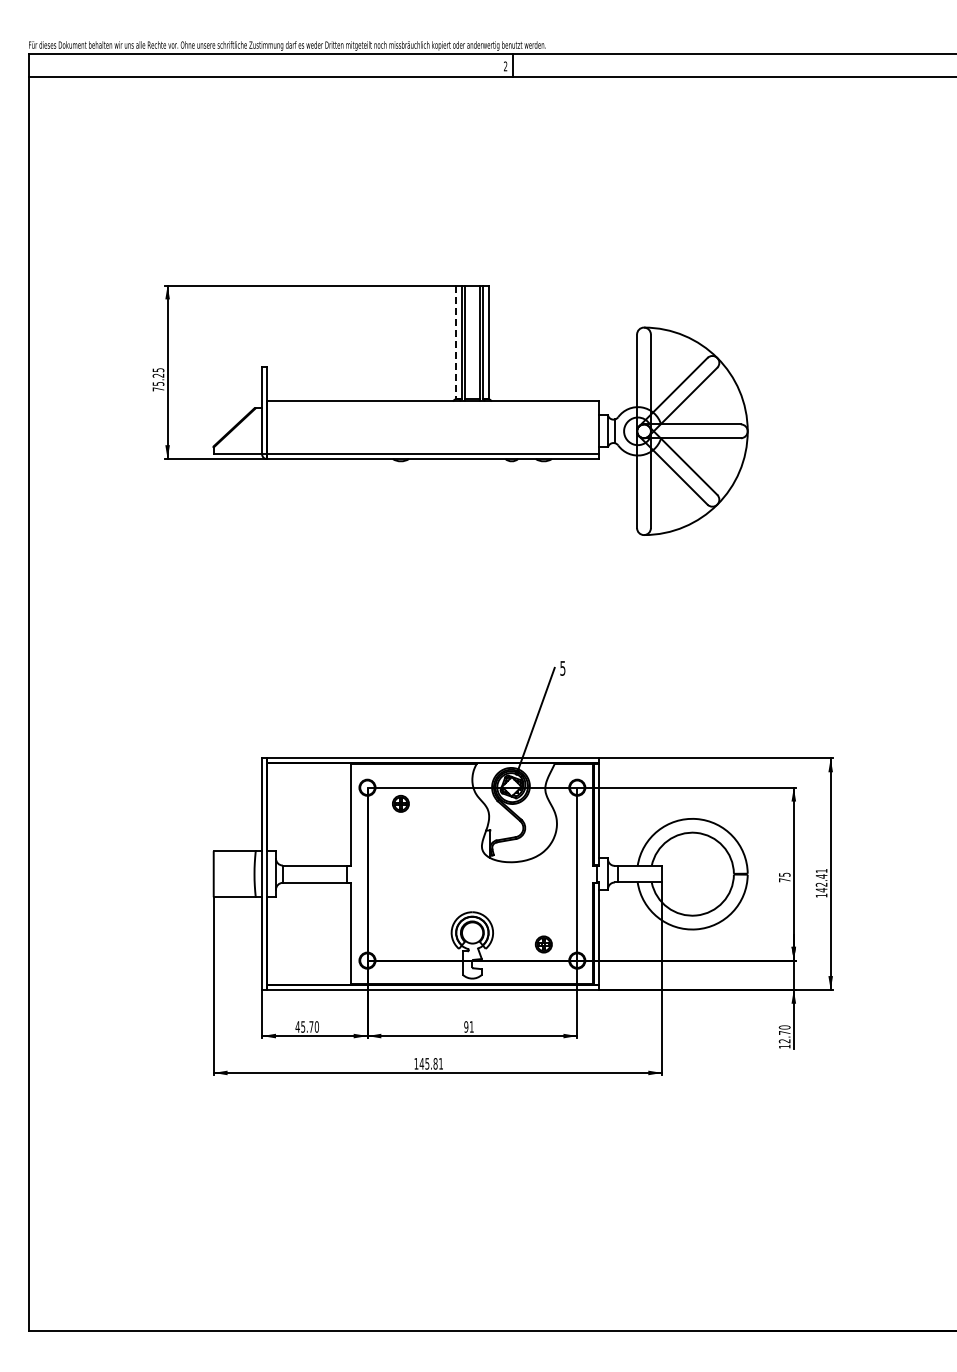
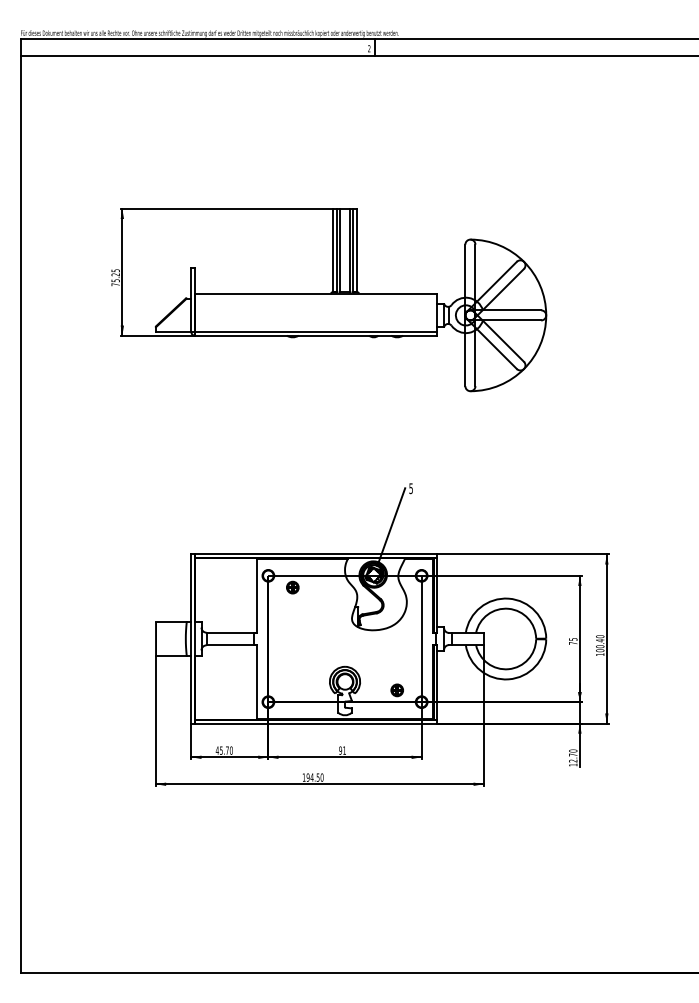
line: (456, 342) -> (333, 250), dashed -> solid
text: (821, 880) -> (600, 643), 142.41 -> 100.40
text: (431, 1063) -> (315, 777), 145.81 -> 194.50

